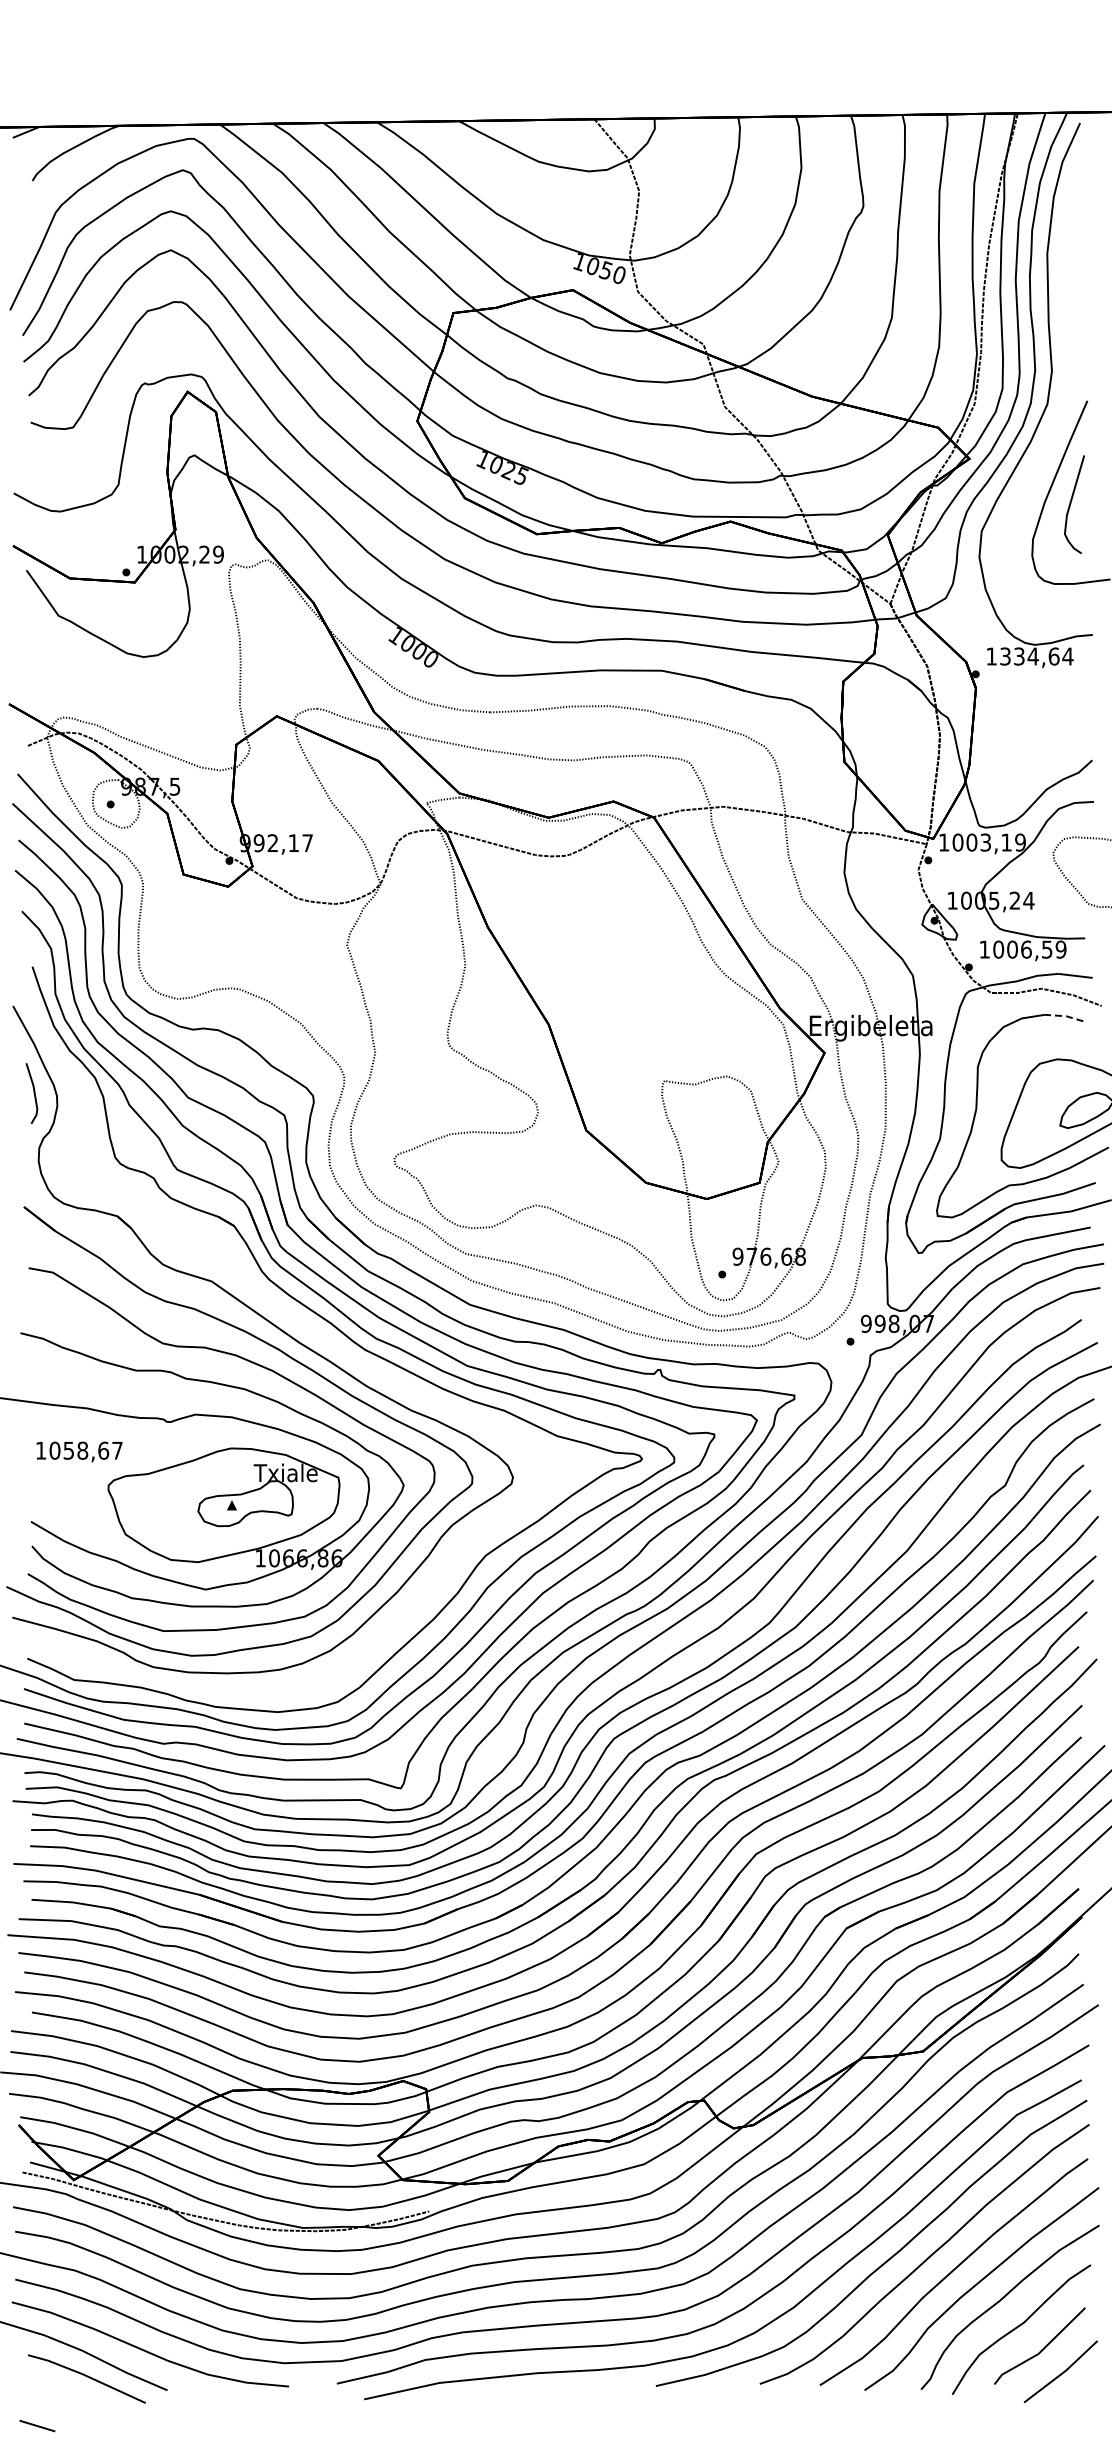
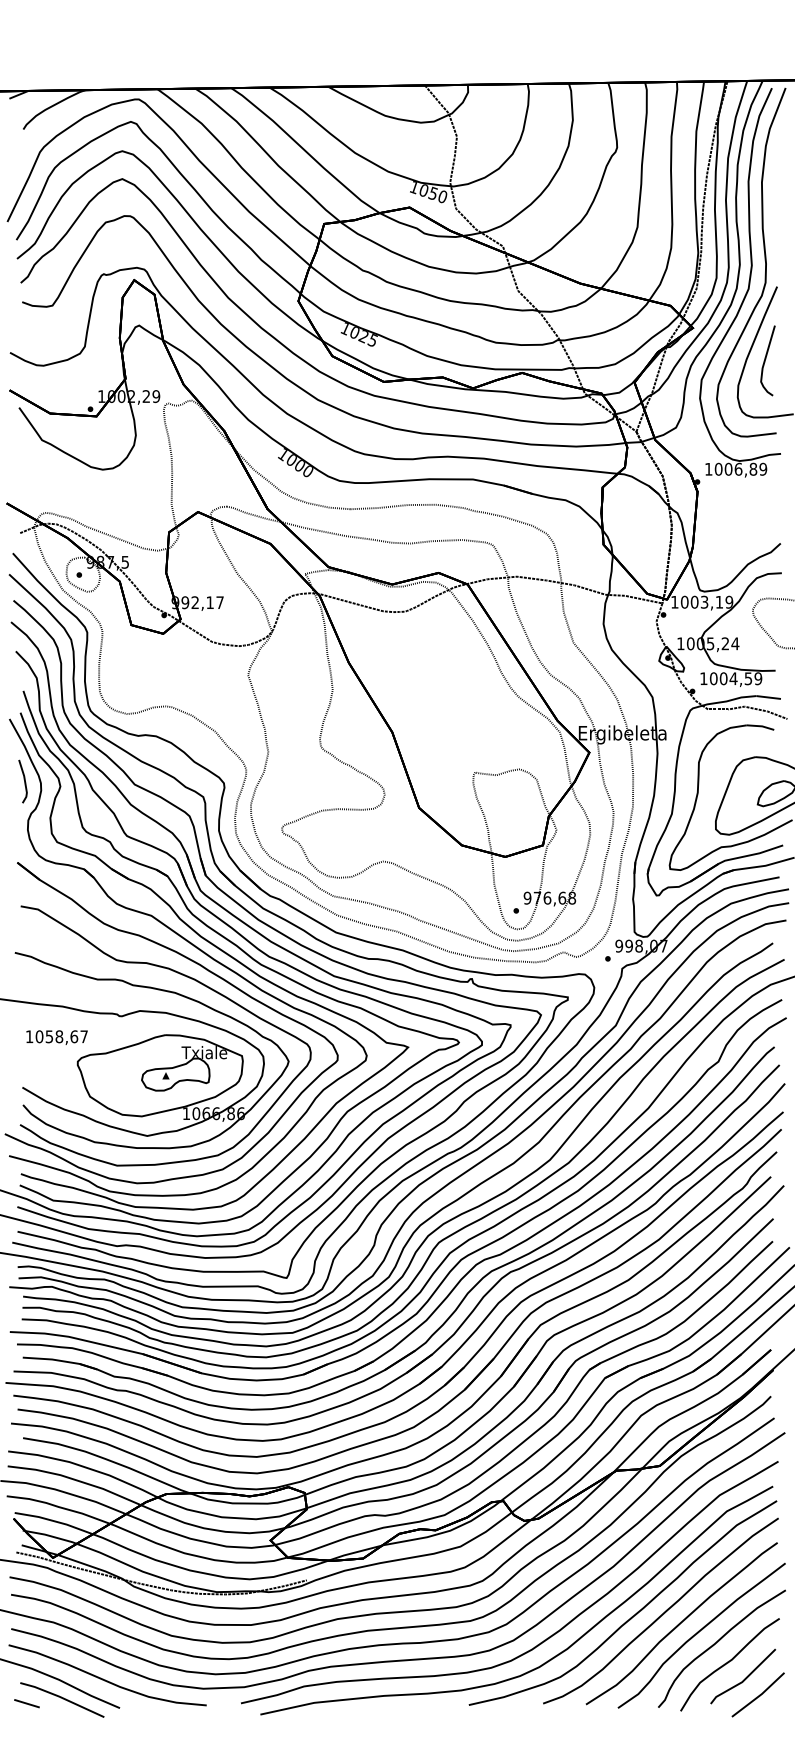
curve: (1070, 366) -> (765, 262), added
text: (1036, 656) -> (740, 469), 1334,64 -> 1006,89
text: (1026, 949) -> (733, 678), 1006,59 -> 1004,59
line: (1064, 1016) -> (760, 726), dashed -> solid
part: (310, 1331) -> (222, 951), added
line: (37, 2426) -> (27, 1703), moved

